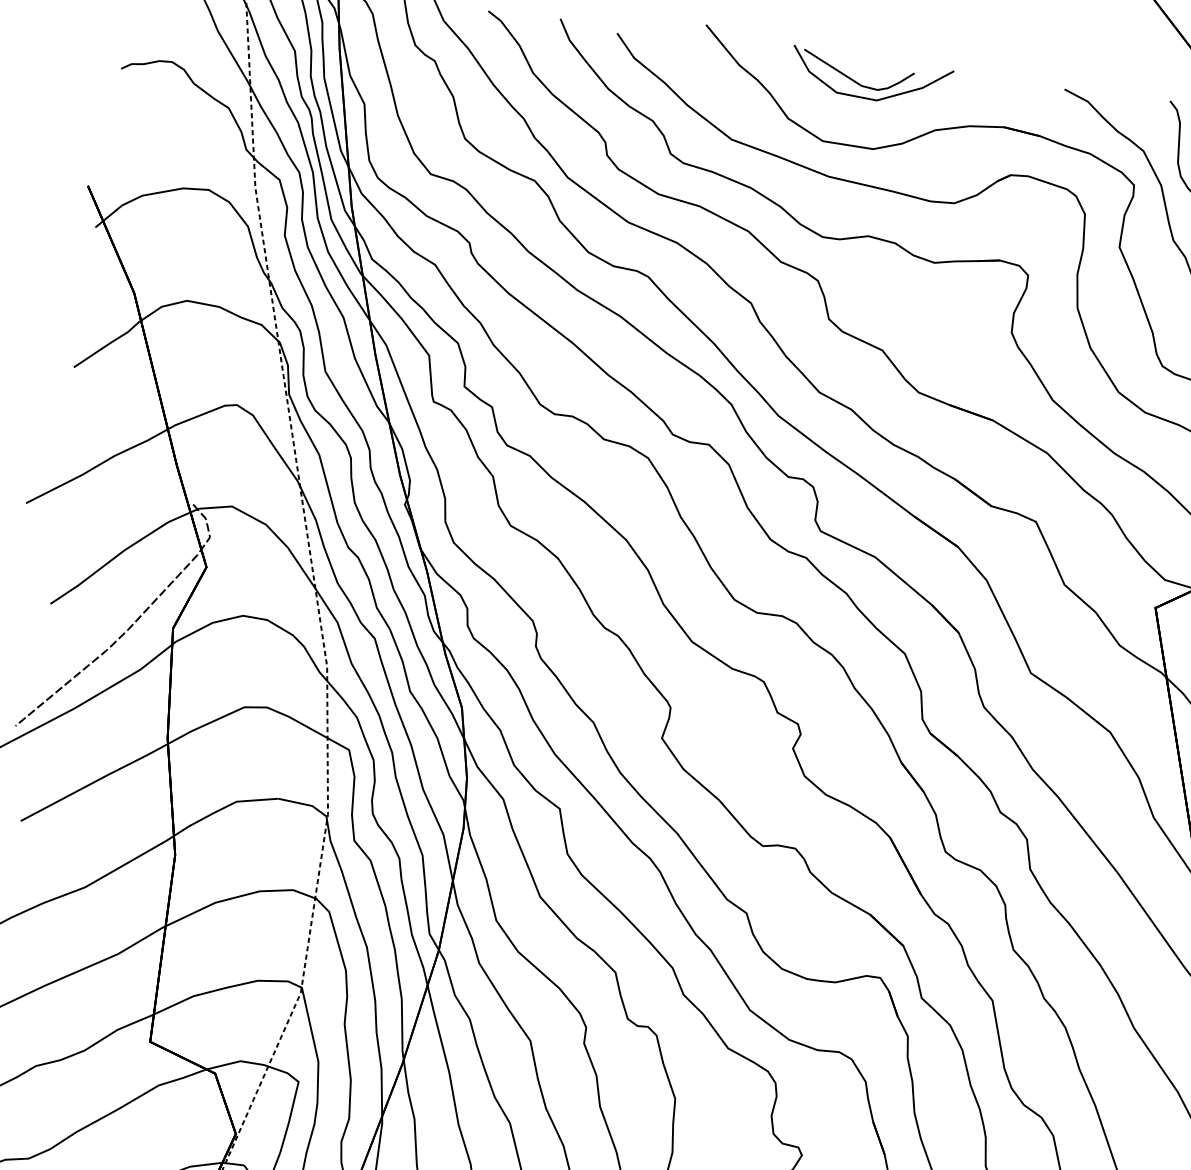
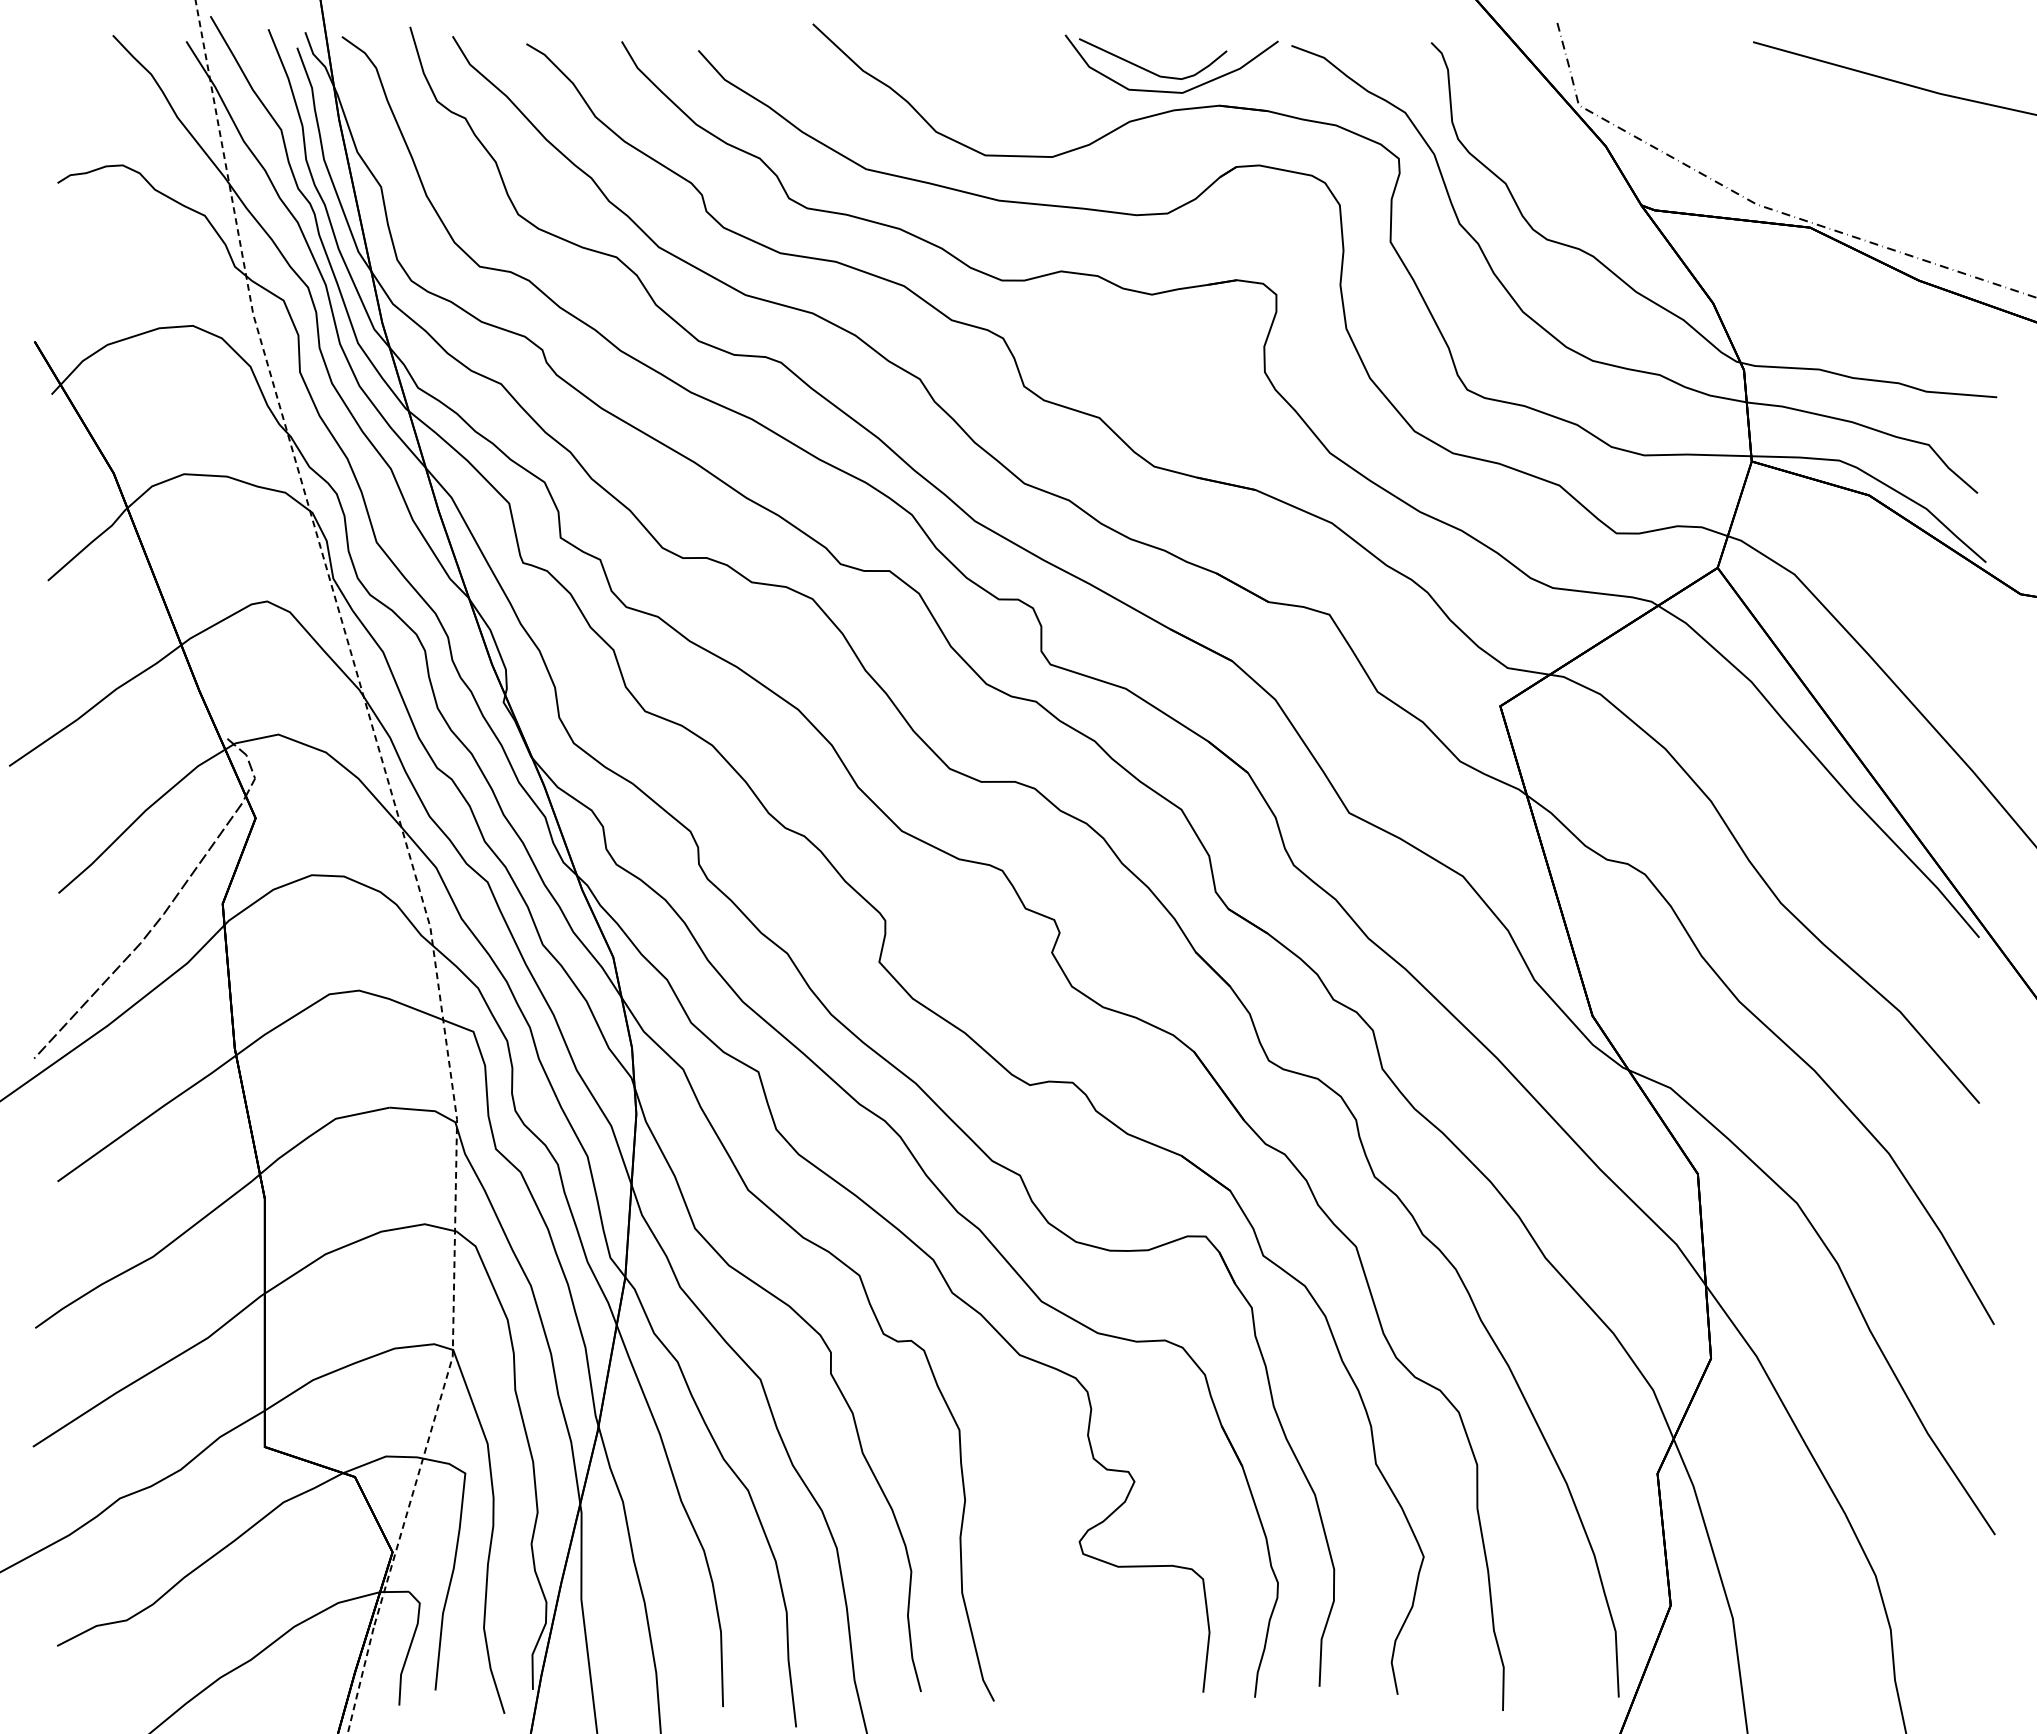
part: (869, 86) -> (1170, 76), moved

